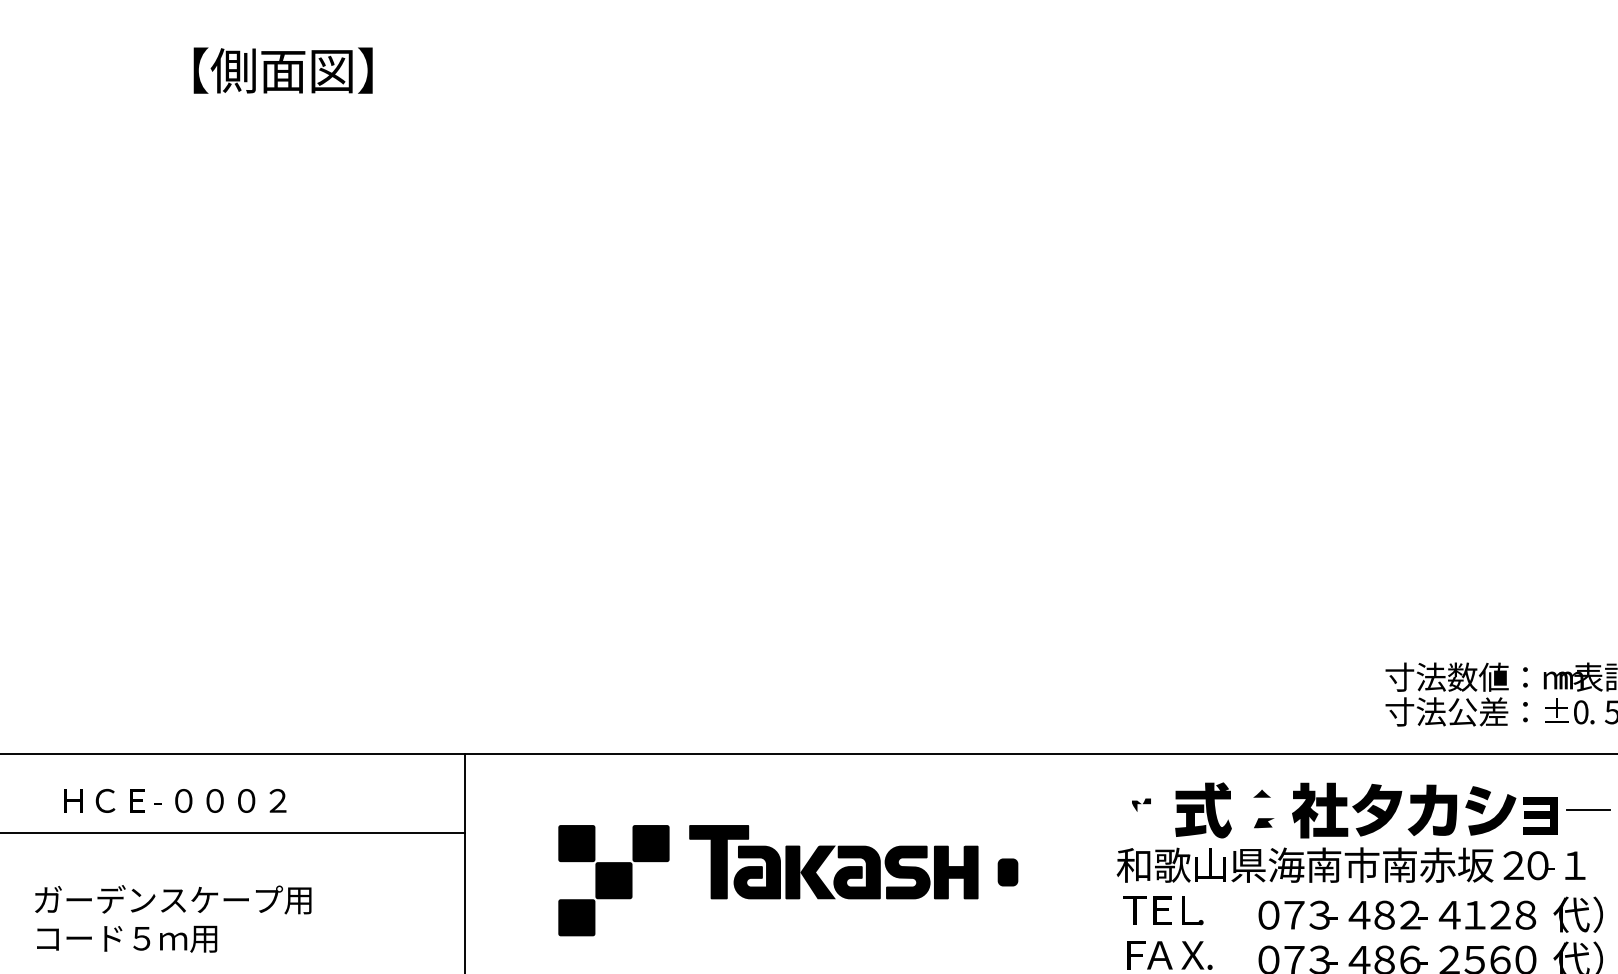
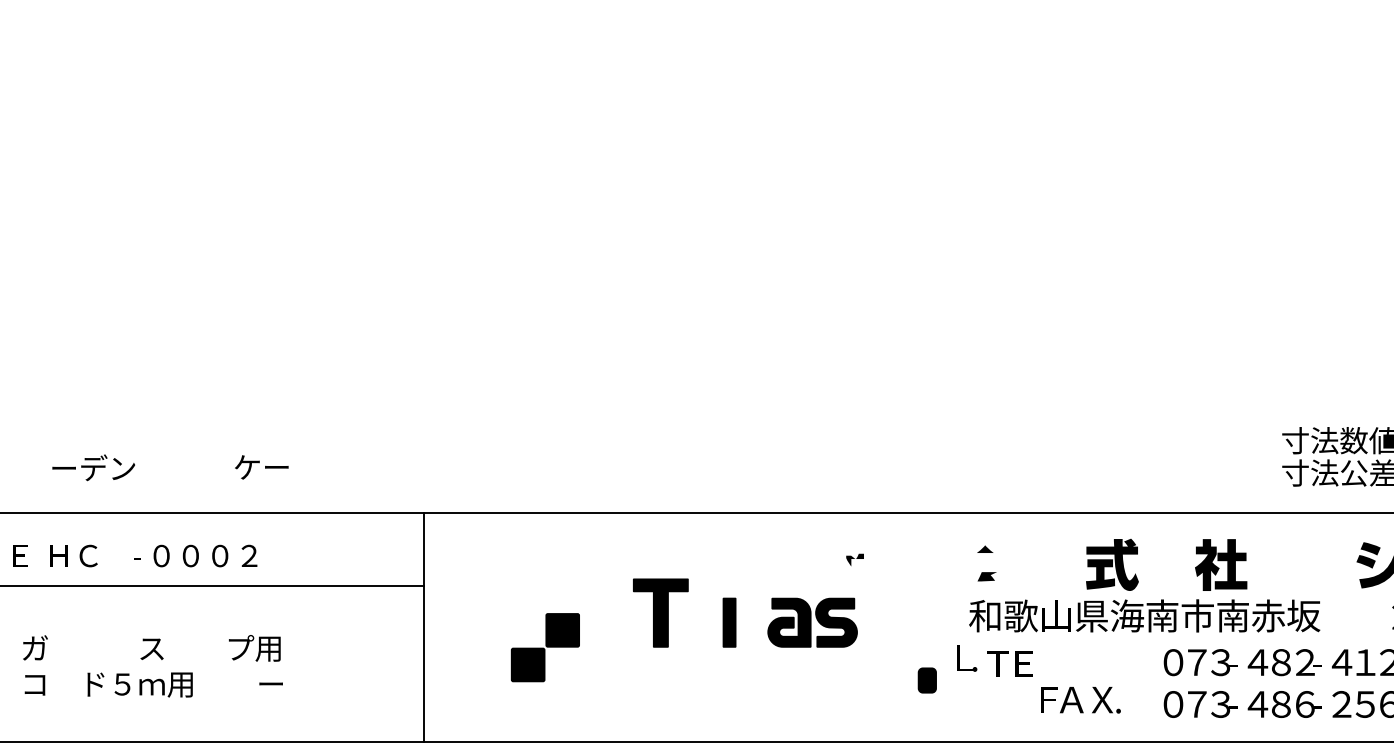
text: (137, 800) -> (20, 555), moved
part: (1141, 804) -> (855, 559), moved
fill: (1376, 809) -> (1273, 564), removed
fill: (1432, 810) -> (1325, 564), removed
part: (1263, 818) -> (986, 572), moved
fill: (576, 843) -> (527, 595), removed
fill: (650, 843) -> (596, 595), removed
text: (1304, 864) -> (1144, 615), moved
fill: (756, 872) -> (695, 622), removed
fill: (817, 872) -> (752, 622), removed
fill: (955, 872) -> (881, 622), removed
part: (1007, 872) -> (926, 680), moved
text: (110, 899) -> (93, 467), moved
text: (219, 899) -> (261, 467), moved
text: (1147, 910) -> (1009, 663), moved
text: (1192, 910) -> (966, 658), moved
text: (78, 937) -> (270, 683), moved

